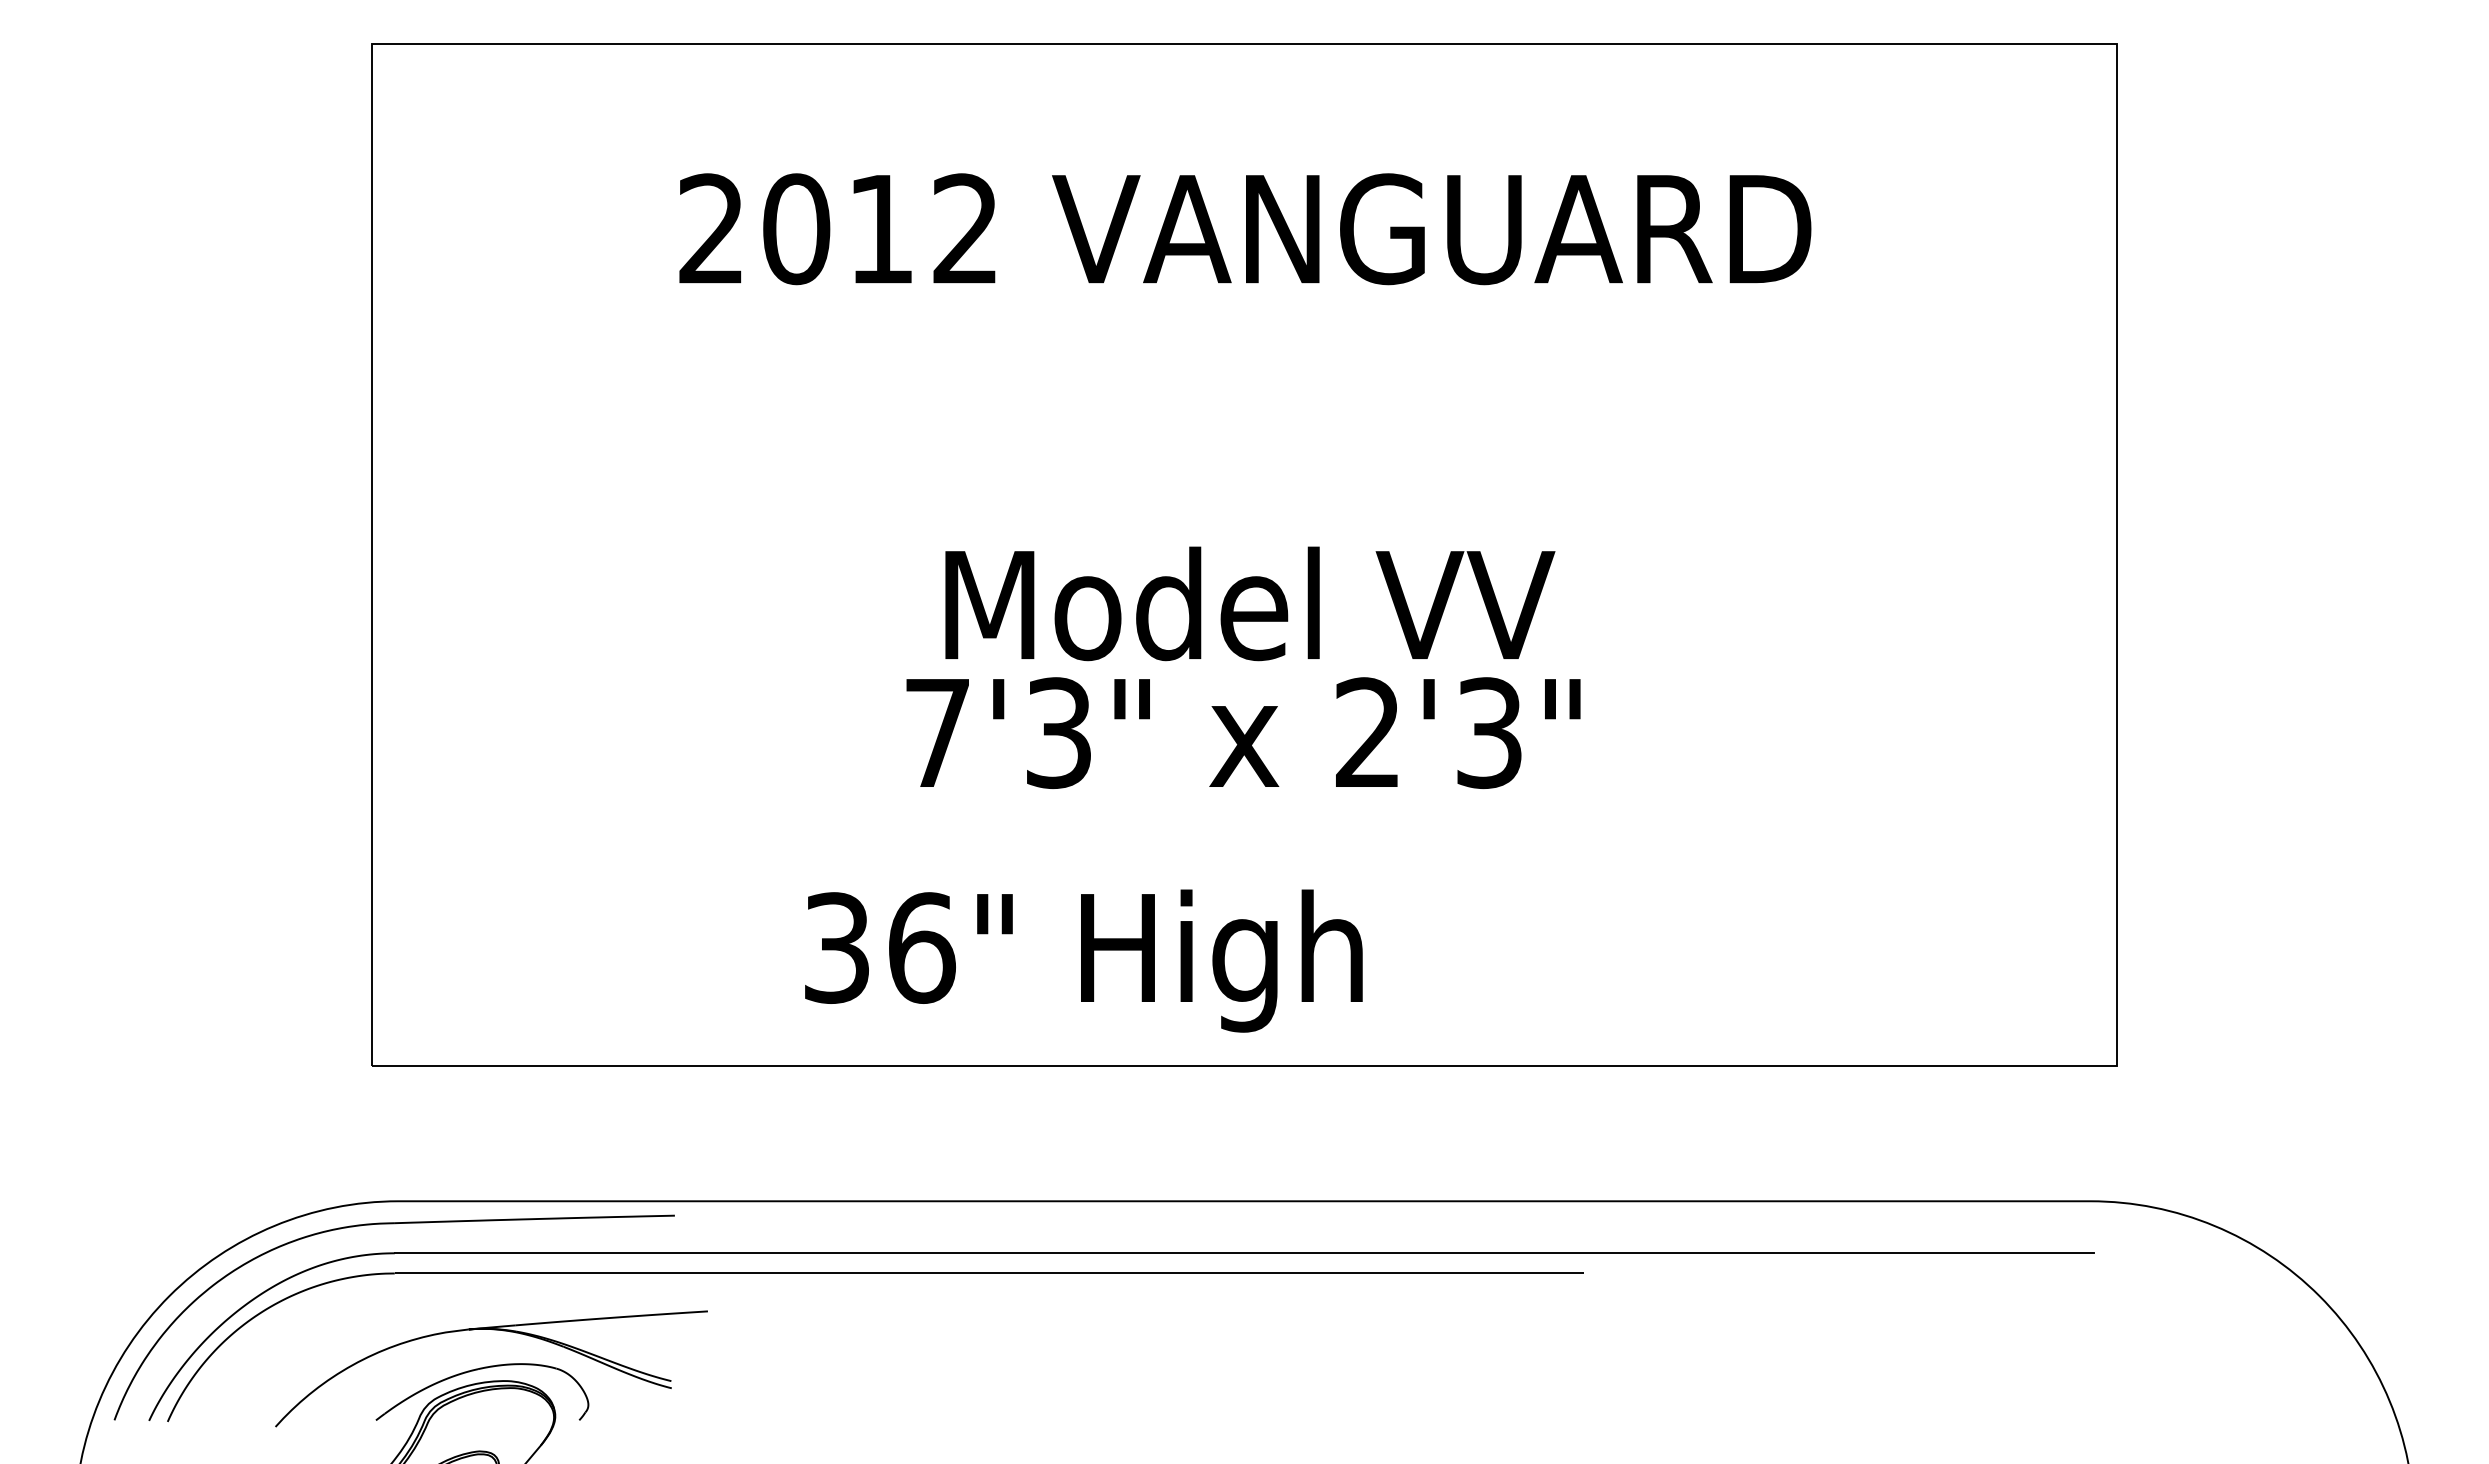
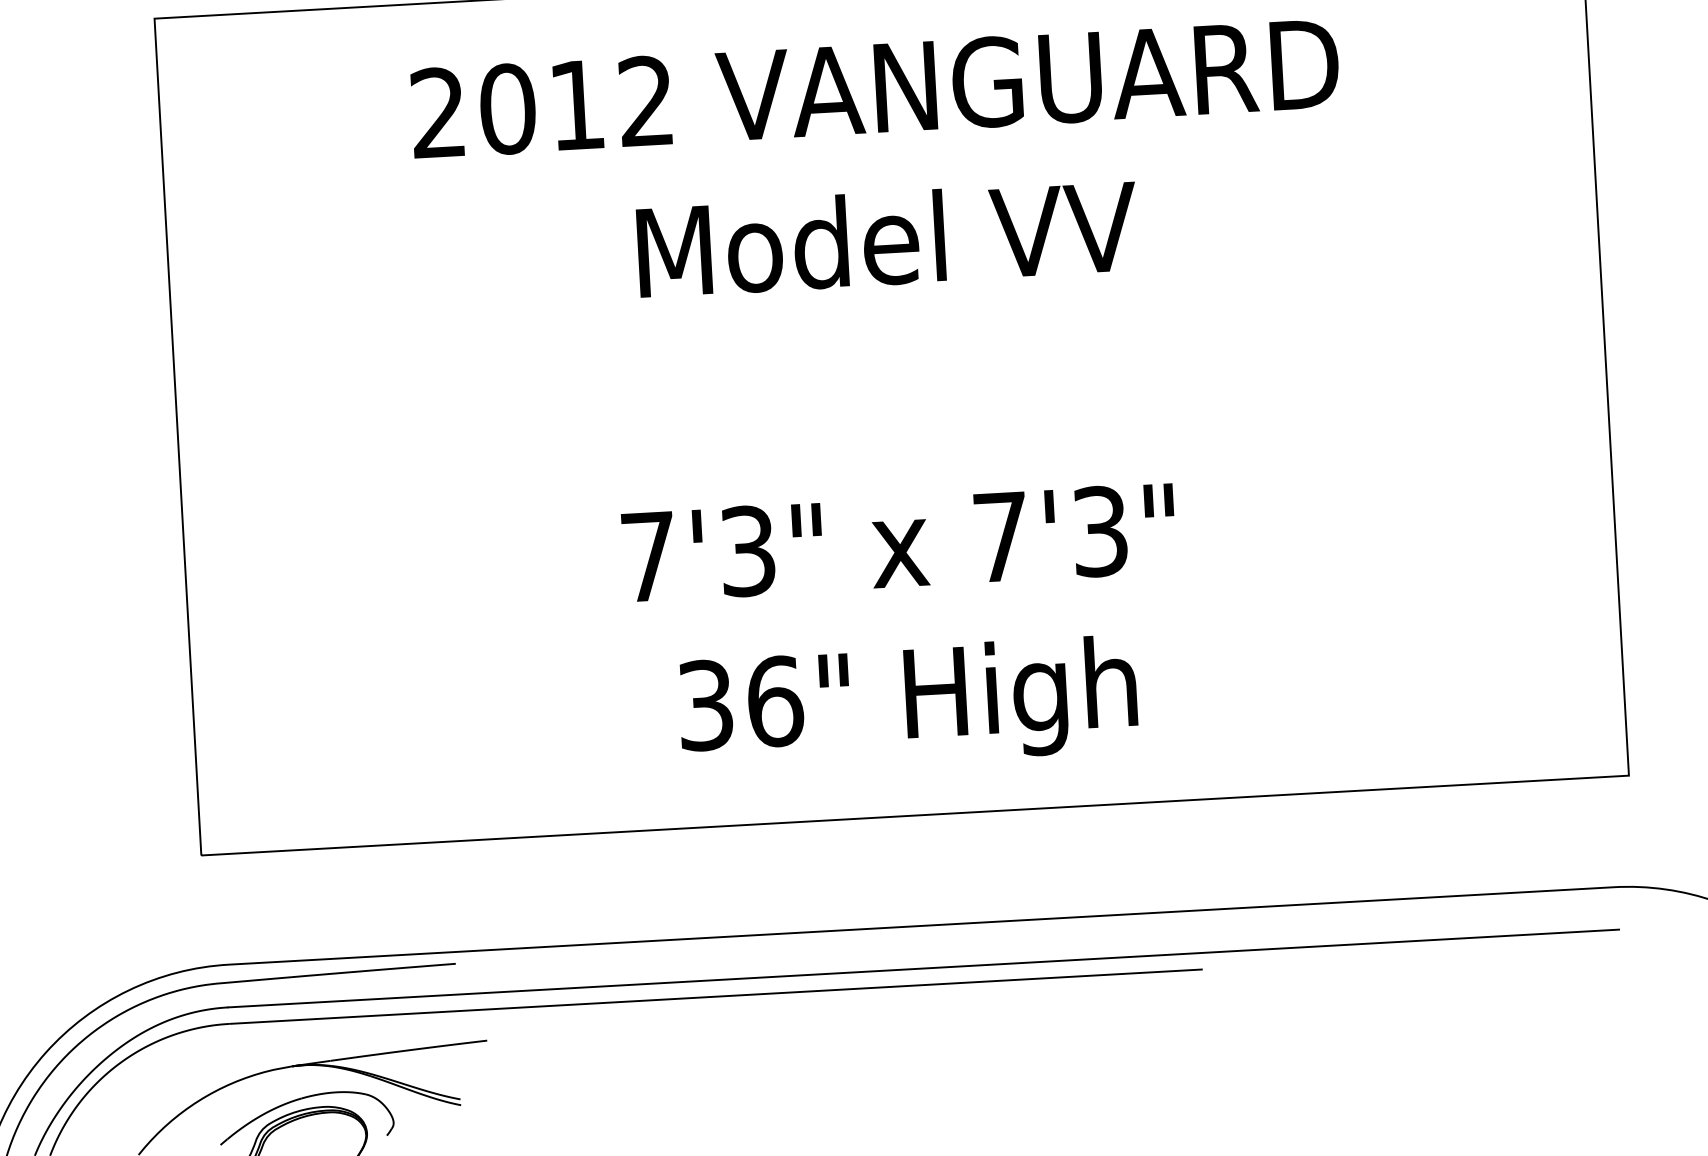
text: (1245, 229) -> (875, 88), moved
text: (1250, 603) -> (887, 238), moved
text: (1367, 731) -> (1000, 535), 2'3" -> 7'3"
text: (1083, 960) -> (908, 704), moved

